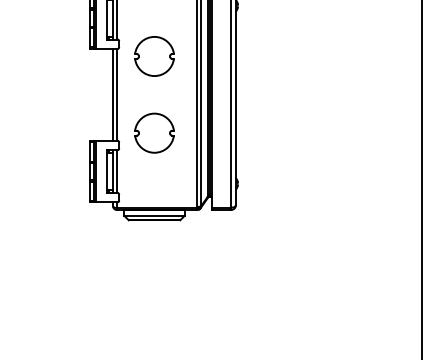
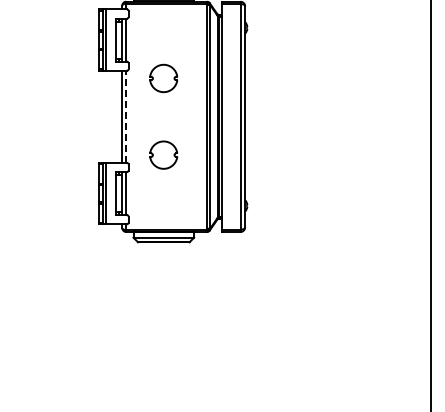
part: (154, 56) -> (163, 78), size x0.7
line: (117, 94) -> (126, 116), solid -> dashed
part: (154, 132) -> (163, 154), size x0.7

